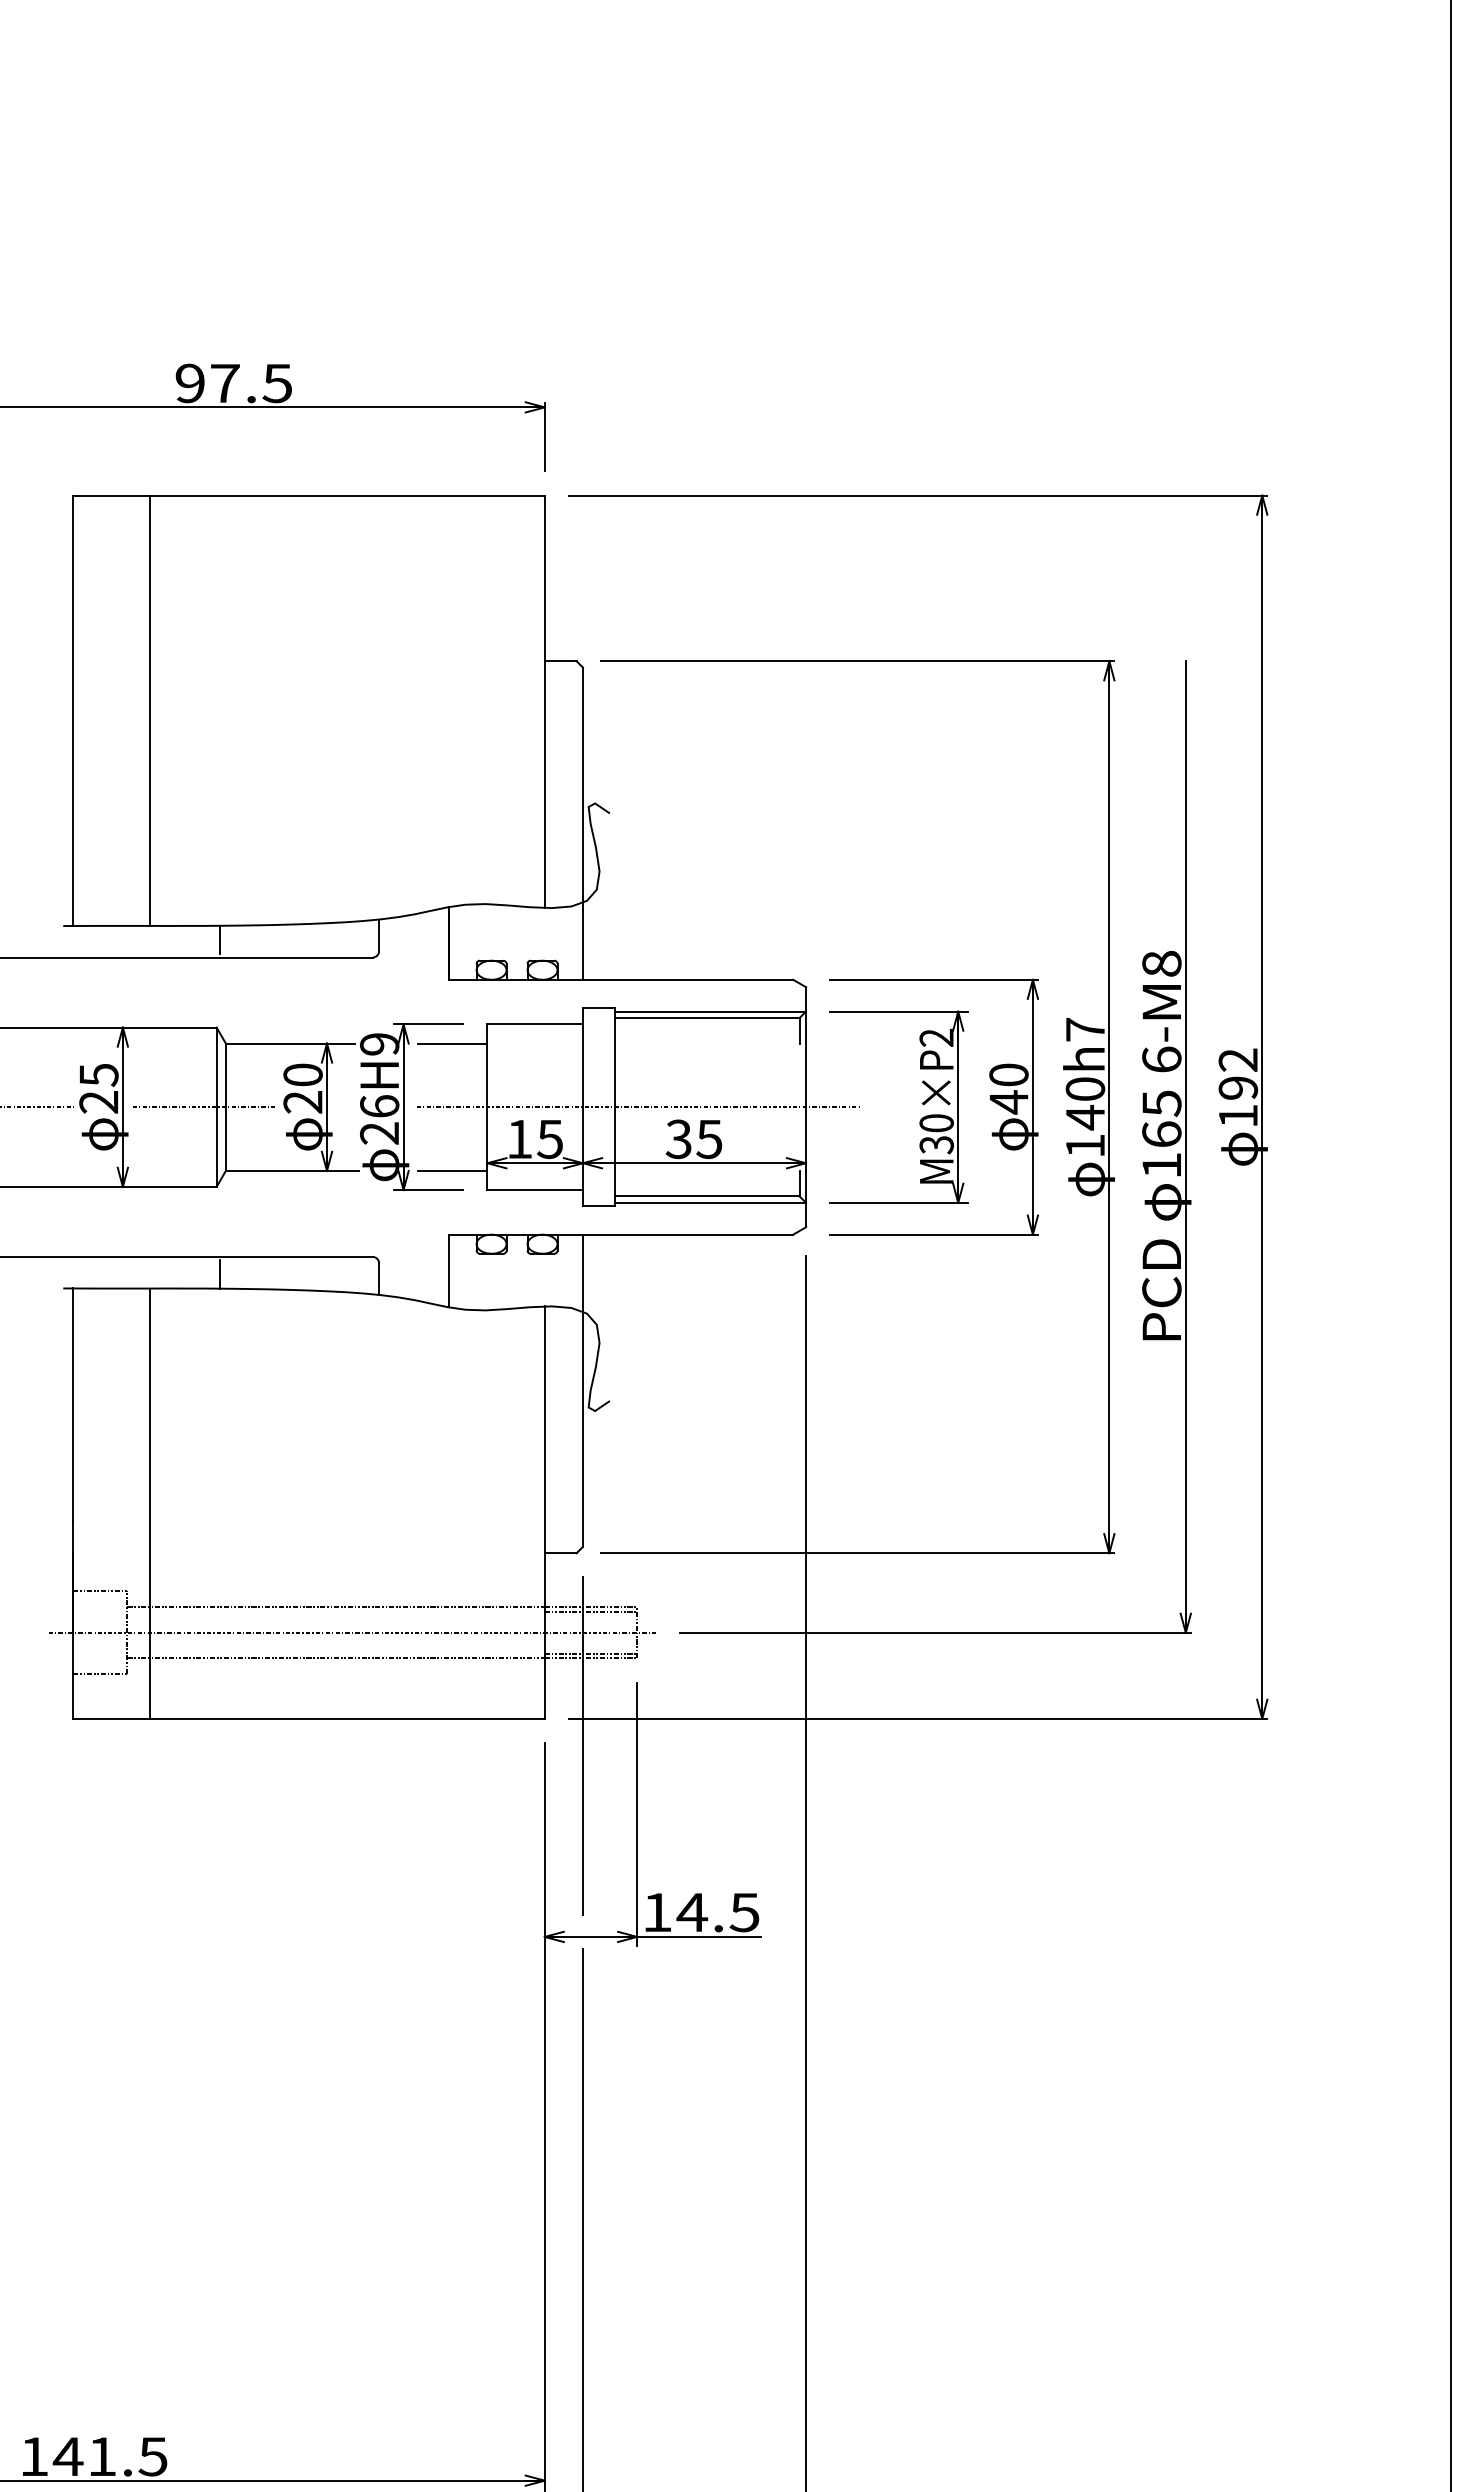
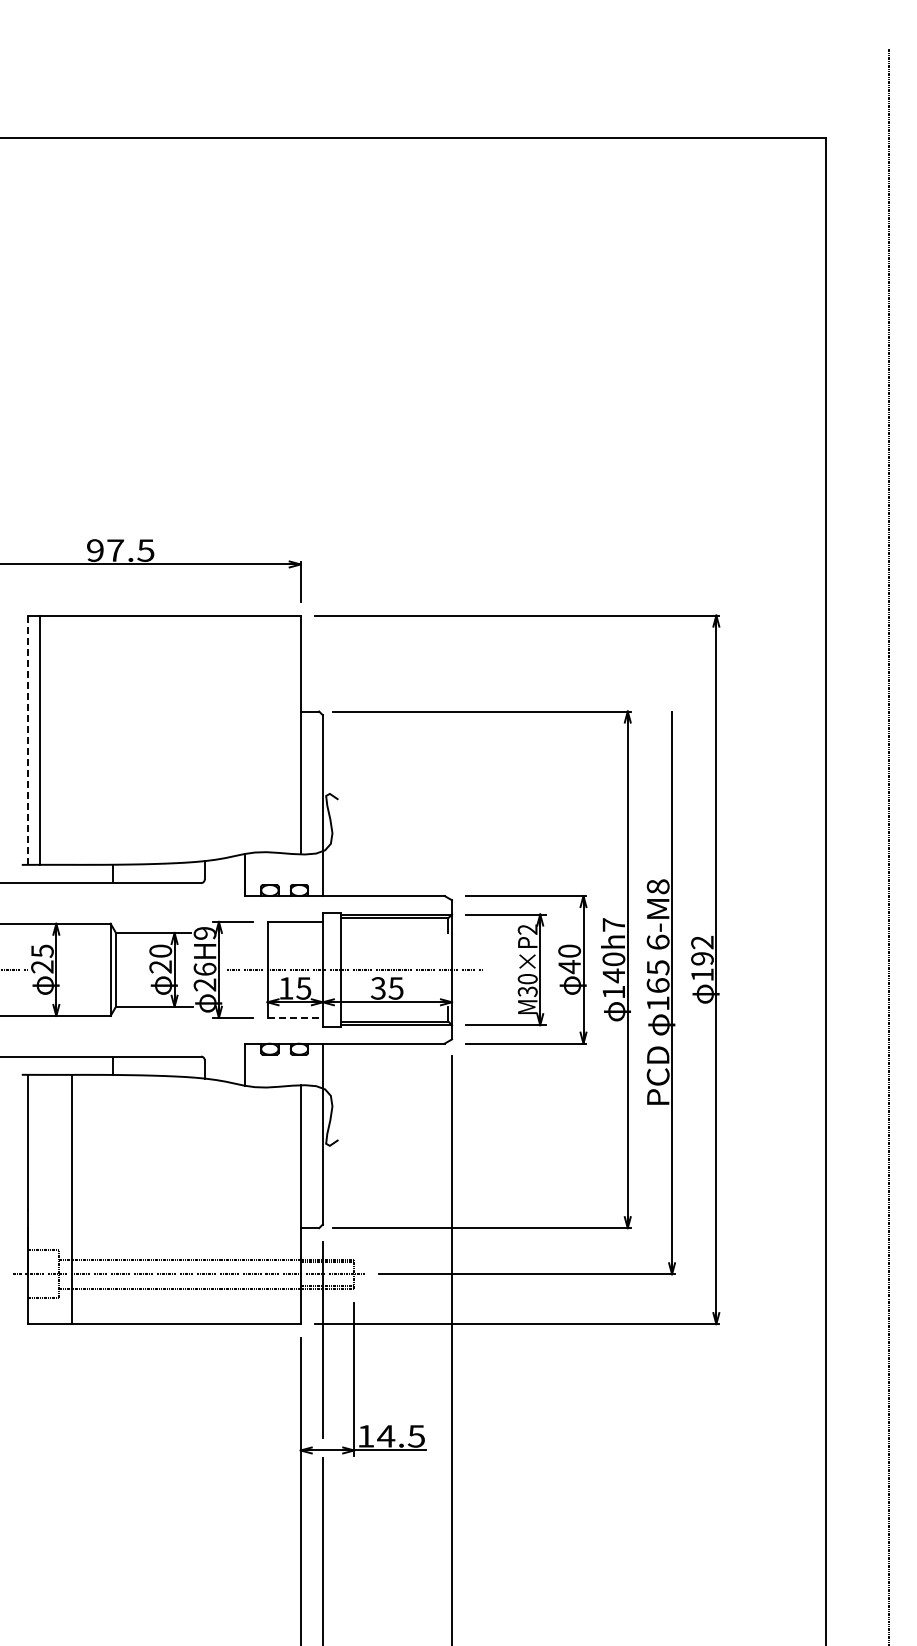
line: (149, 709) -> (39, 739), moved
line: (73, 711) -> (27, 740), solid -> dashed
line: (452, 1042) -> (247, 932), removed
line: (204, 1106) -> (103, 969), removed
line: (452, 1170) -> (247, 1006), removed
line: (535, 1189) -> (295, 1017), solid -> dashed

